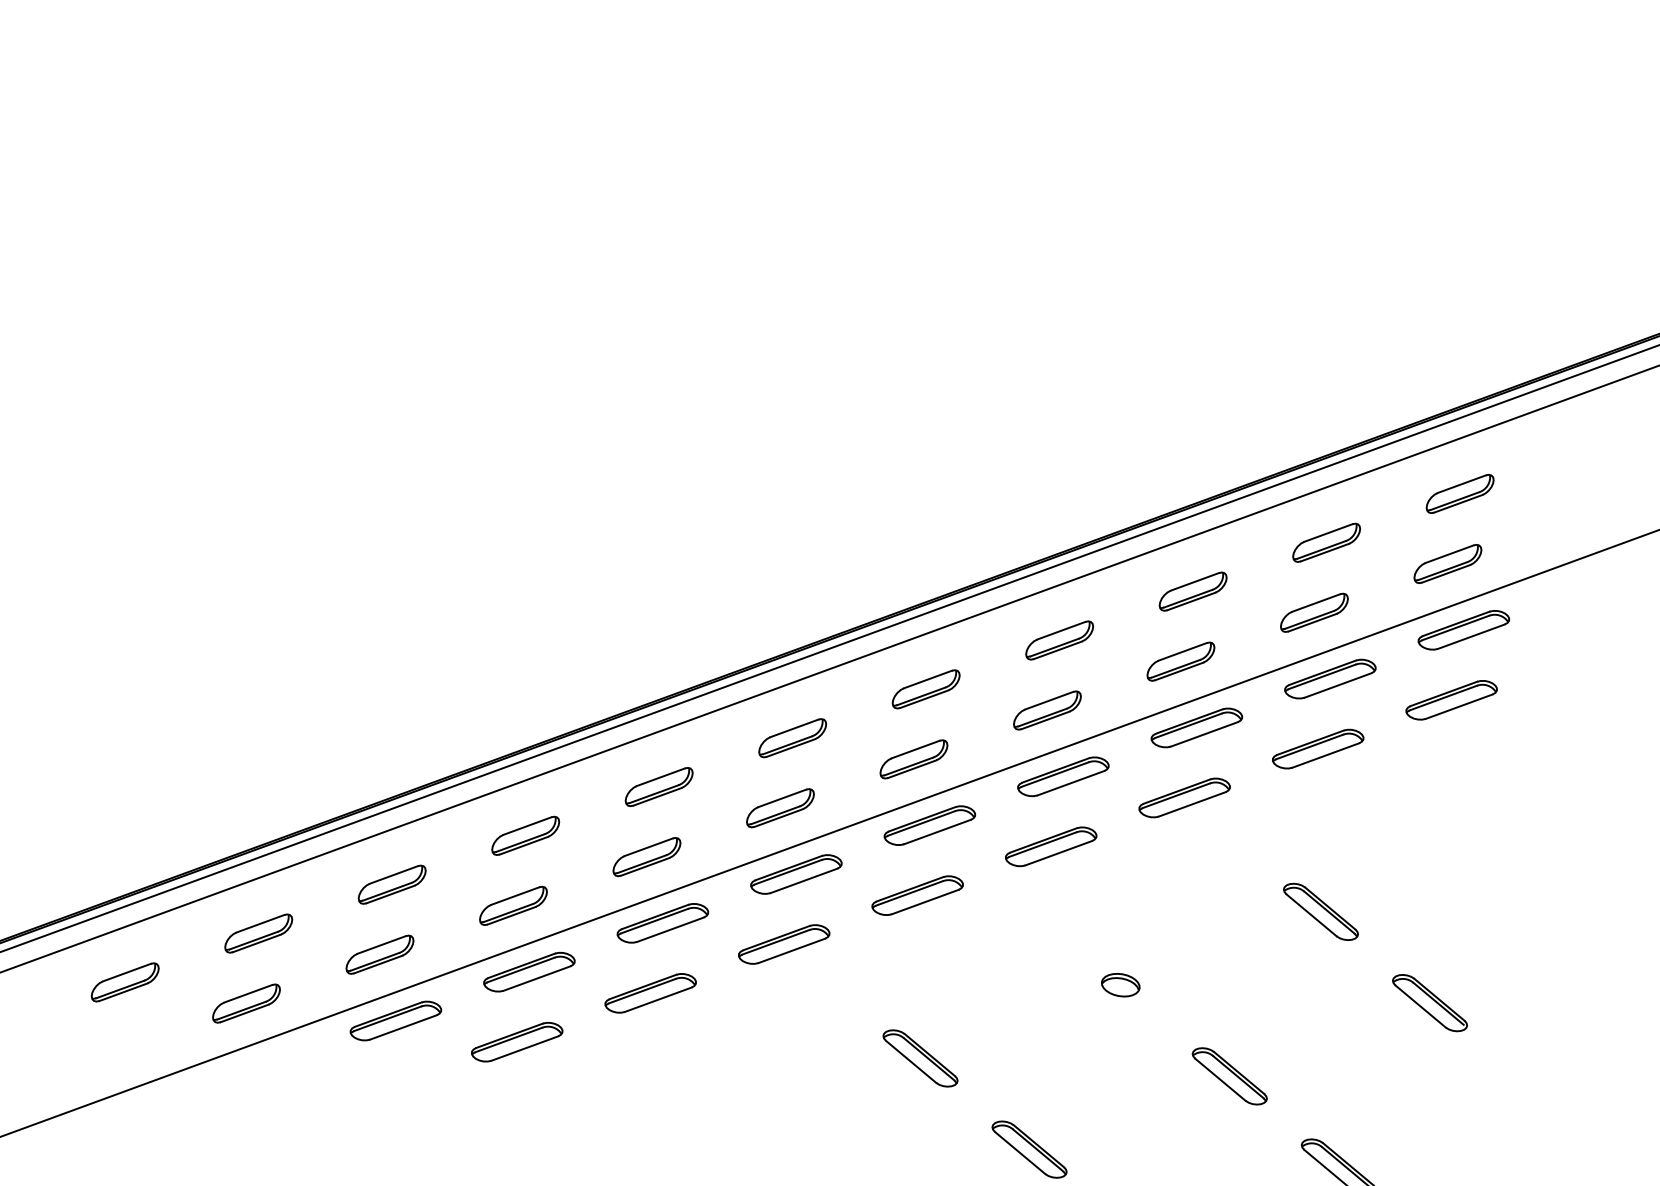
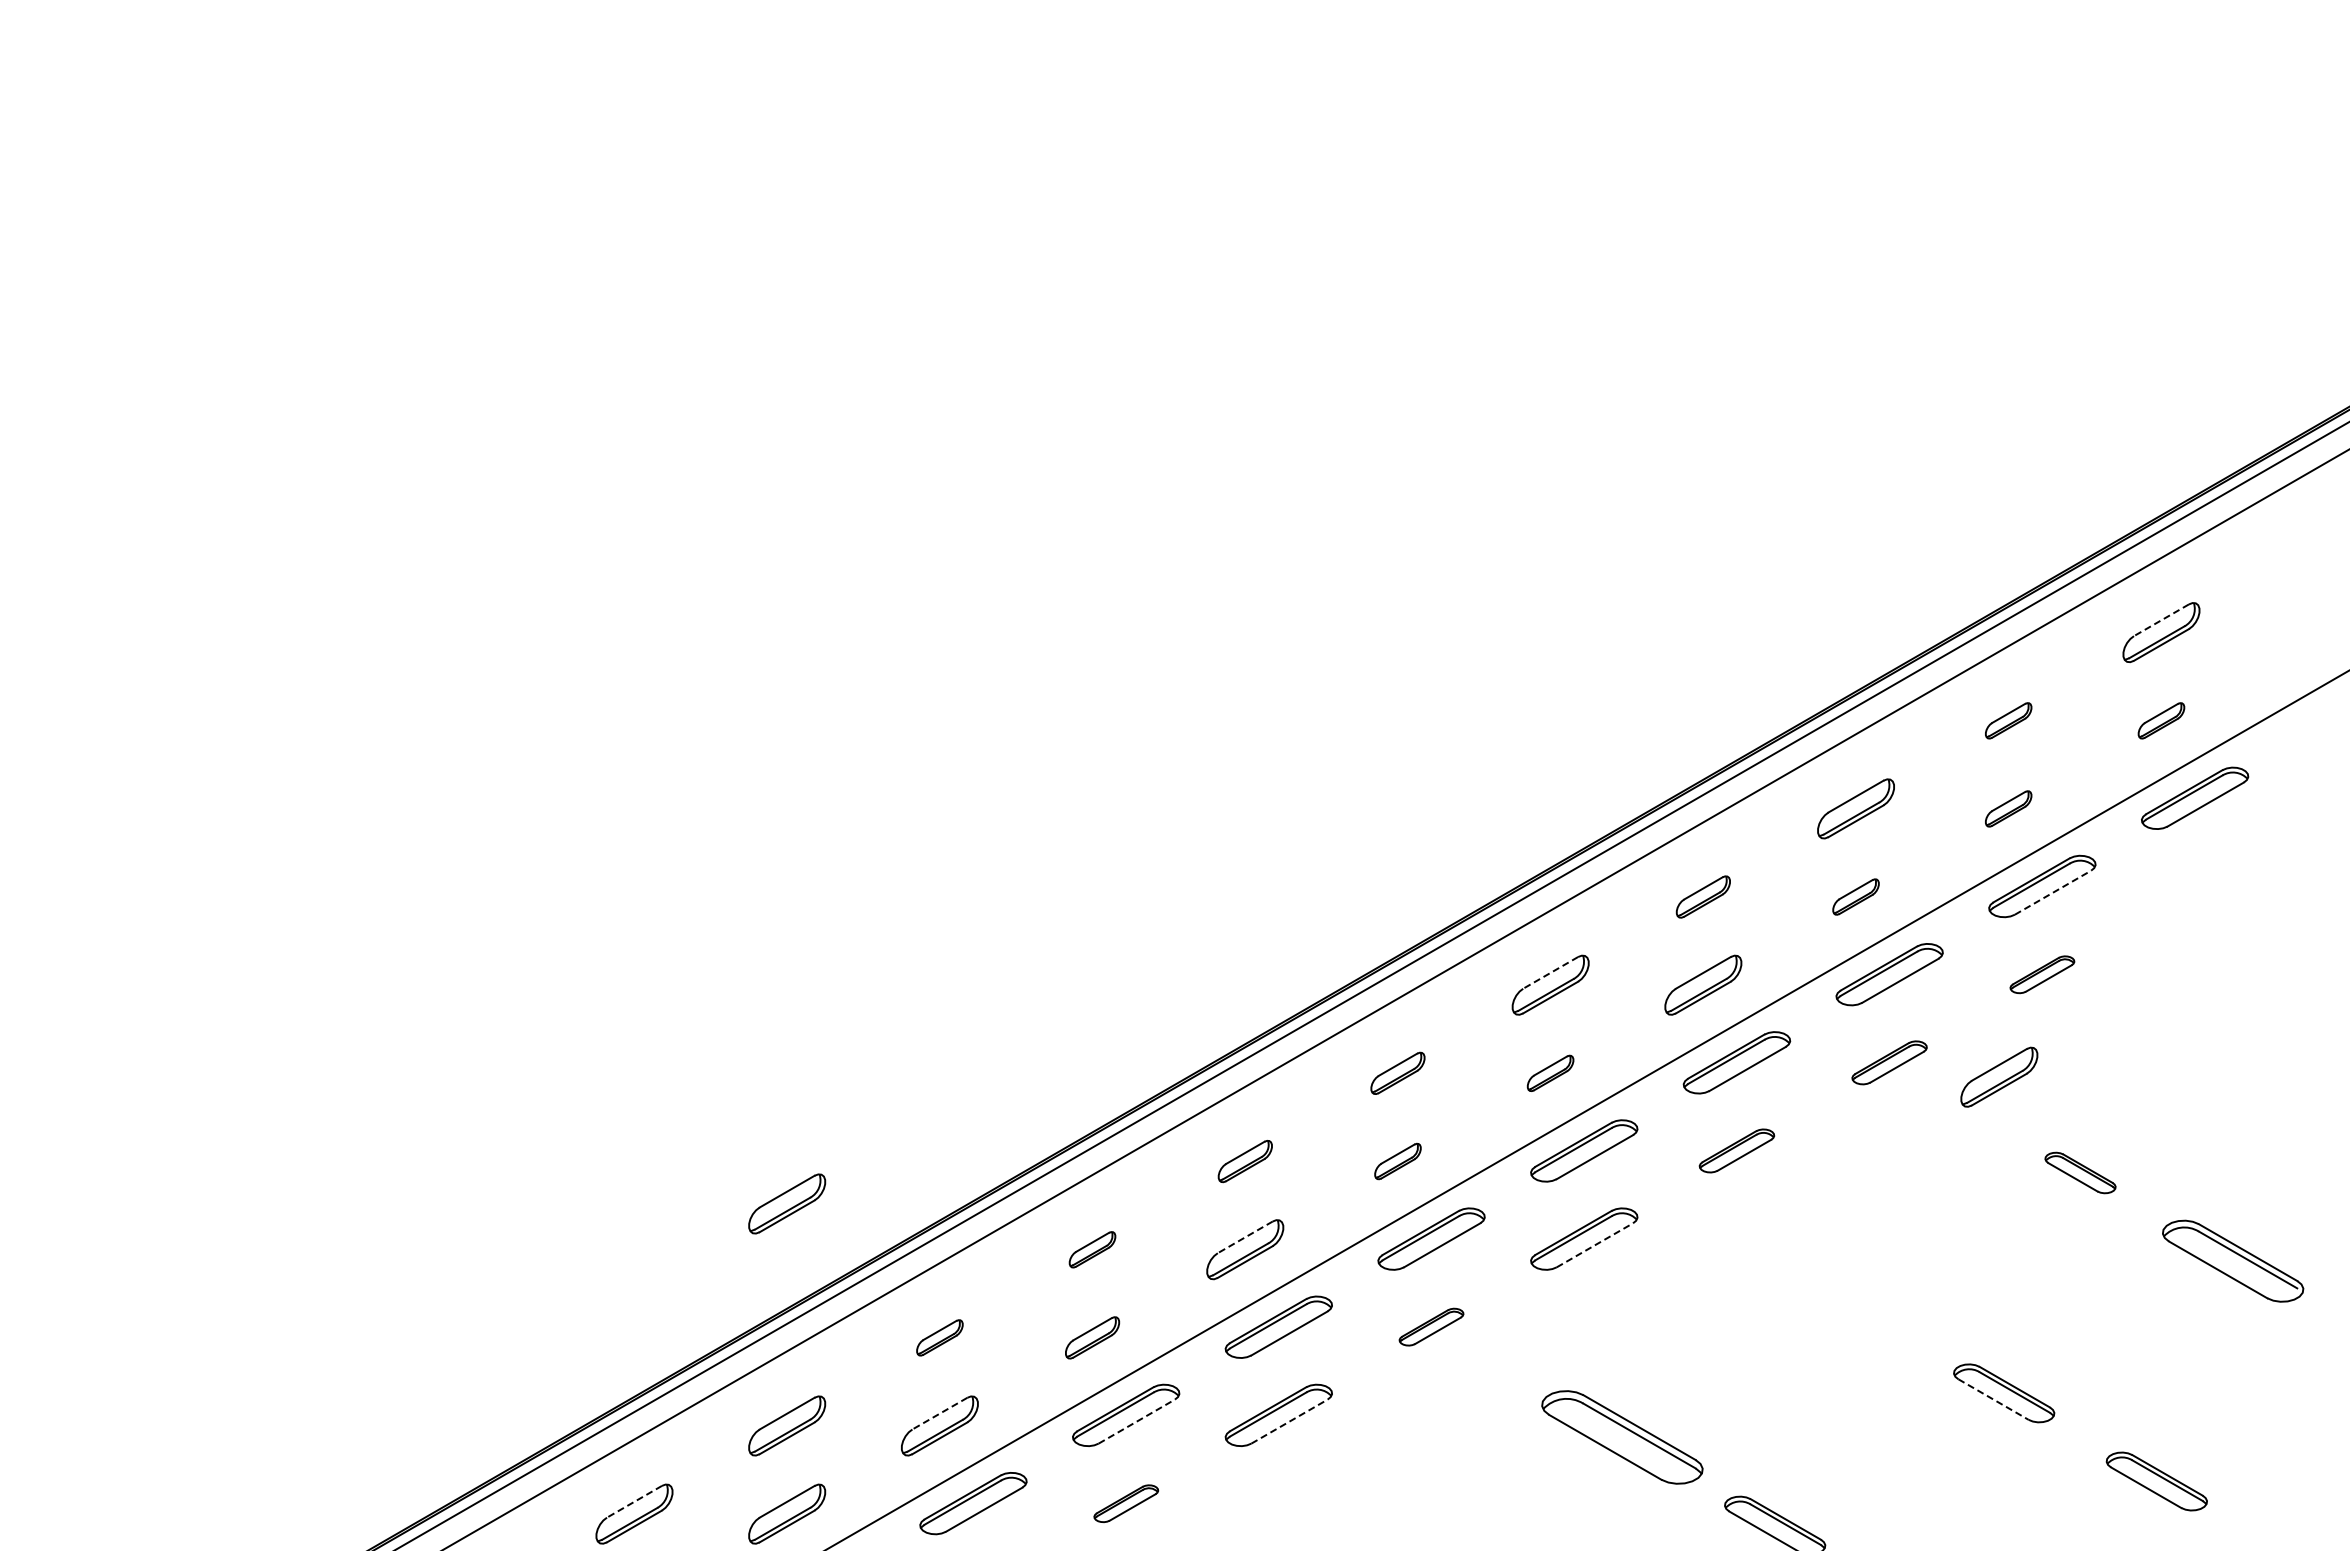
line: (1461, 484) -> (2161, 620), solid -> dashed
part: (1326, 542) -> (2008, 720), size x0.6
part: (1448, 563) -> (2161, 720), size x0.6
part: (1314, 612) -> (2008, 808), size x0.6
part: (1059, 640) -> (1703, 896), size x0.7
part: (1180, 661) -> (1855, 896), size x0.6
line: (927, 679) -> (1550, 972), solid -> dashed
line: (1338, 685) -> (2053, 892), solid -> dashed
part: (1451, 700) -> (2195, 886), removed
part: (792, 738) -> (1397, 1073), size x0.7
part: (1318, 749) -> (2042, 974), size x0.6
part: (289, 756) -> (787, 1203), added
part: (913, 759) -> (1550, 1073), size x0.6
part: (659, 787) -> (1245, 1161), size x0.7
part: (1184, 797) -> (1889, 1062), size x0.7
part: (780, 808) -> (1397, 1161), size x0.6
part: (1269, 824) -> (1999, 1076), added
part: (525, 835) -> (1092, 1249), size x0.6
part: (1050, 846) -> (1736, 1150), size x0.7
line: (648, 847) -> (1245, 1237), solid -> dashed
part: (391, 884) -> (939, 1337), size x0.6
line: (925, 902) -> (1595, 1245), solid -> dashed
part: (513, 905) -> (1092, 1337), size x0.7
part: (1321, 911) -> (2080, 1172), size x0.7
part: (784, 943) -> (1431, 1326), size x0.6
line: (381, 944) -> (939, 1413), solid -> dashed
line: (127, 972) -> (634, 1501), solid -> dashed
line: (537, 978) -> (1137, 1421), solid -> dashed
part: (1120, 984) -> (1851, 1304), removed
line: (659, 999) -> (1290, 1421), solid -> dashed
part: (1430, 1002) -> (2233, 1260), size x1.4
part: (517, 1042) -> (1126, 1503), size x0.6
part: (920, 1058) -> (1622, 1437), size x1.6
line: (1220, 1079) -> (1993, 1399), solid -> dashed

